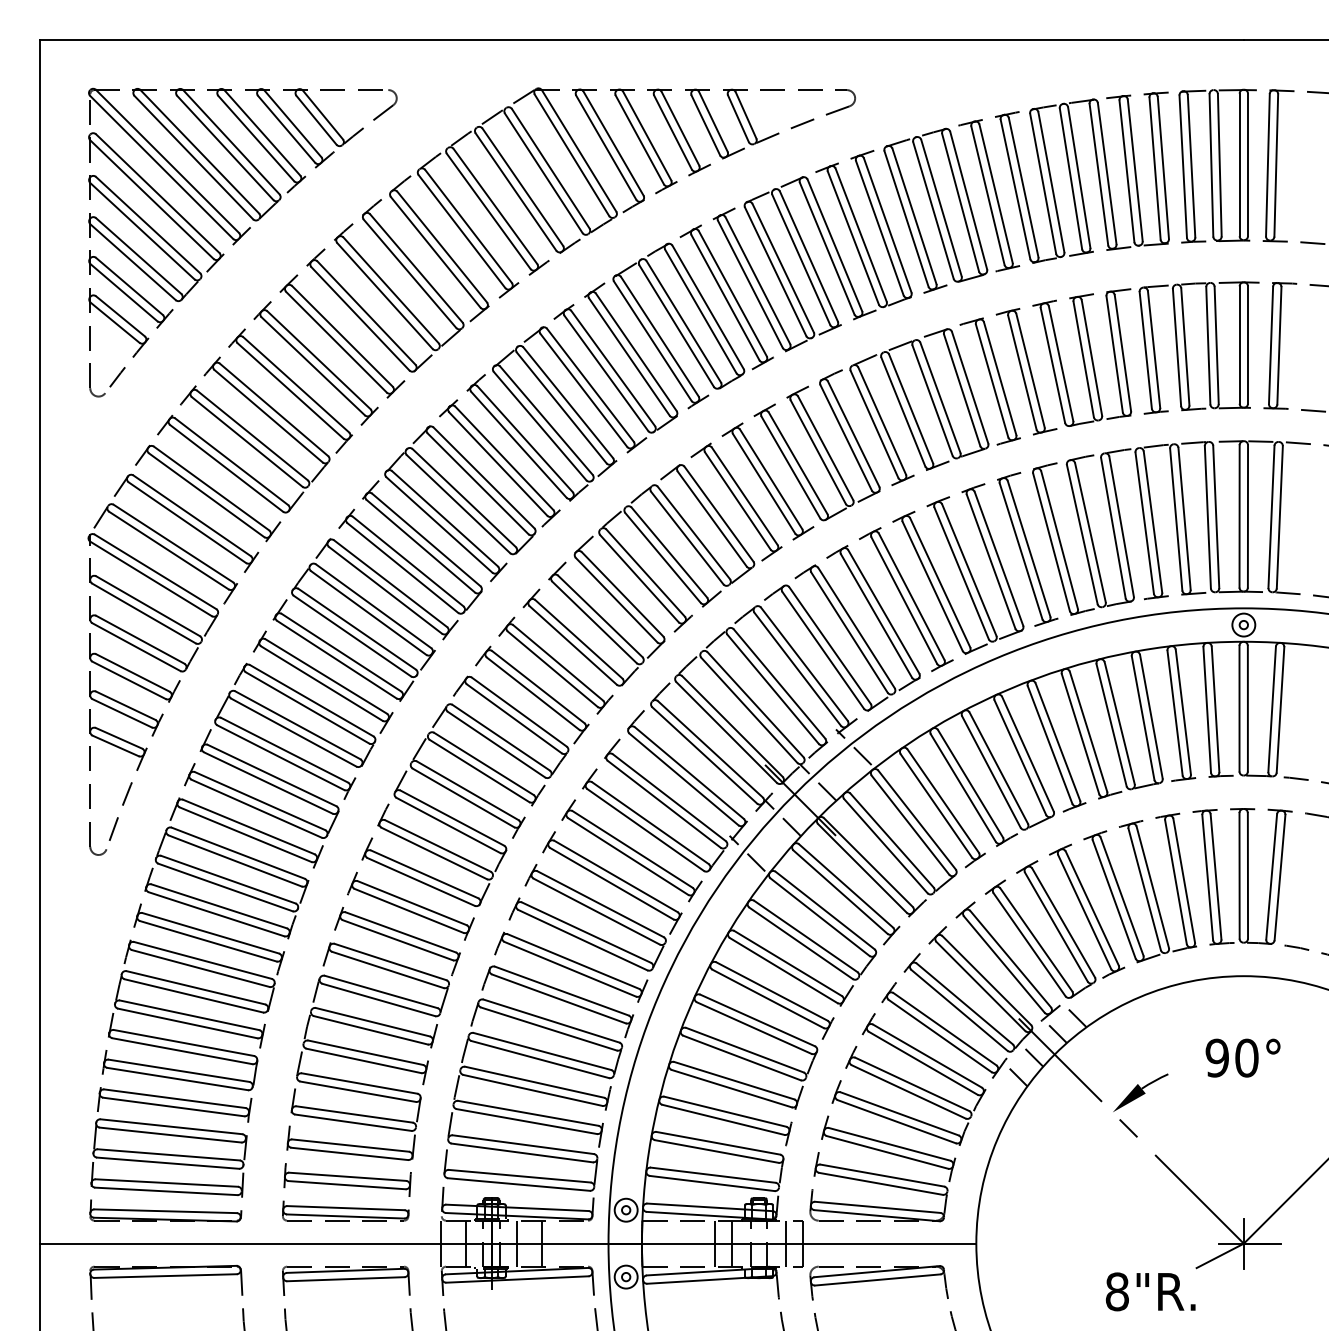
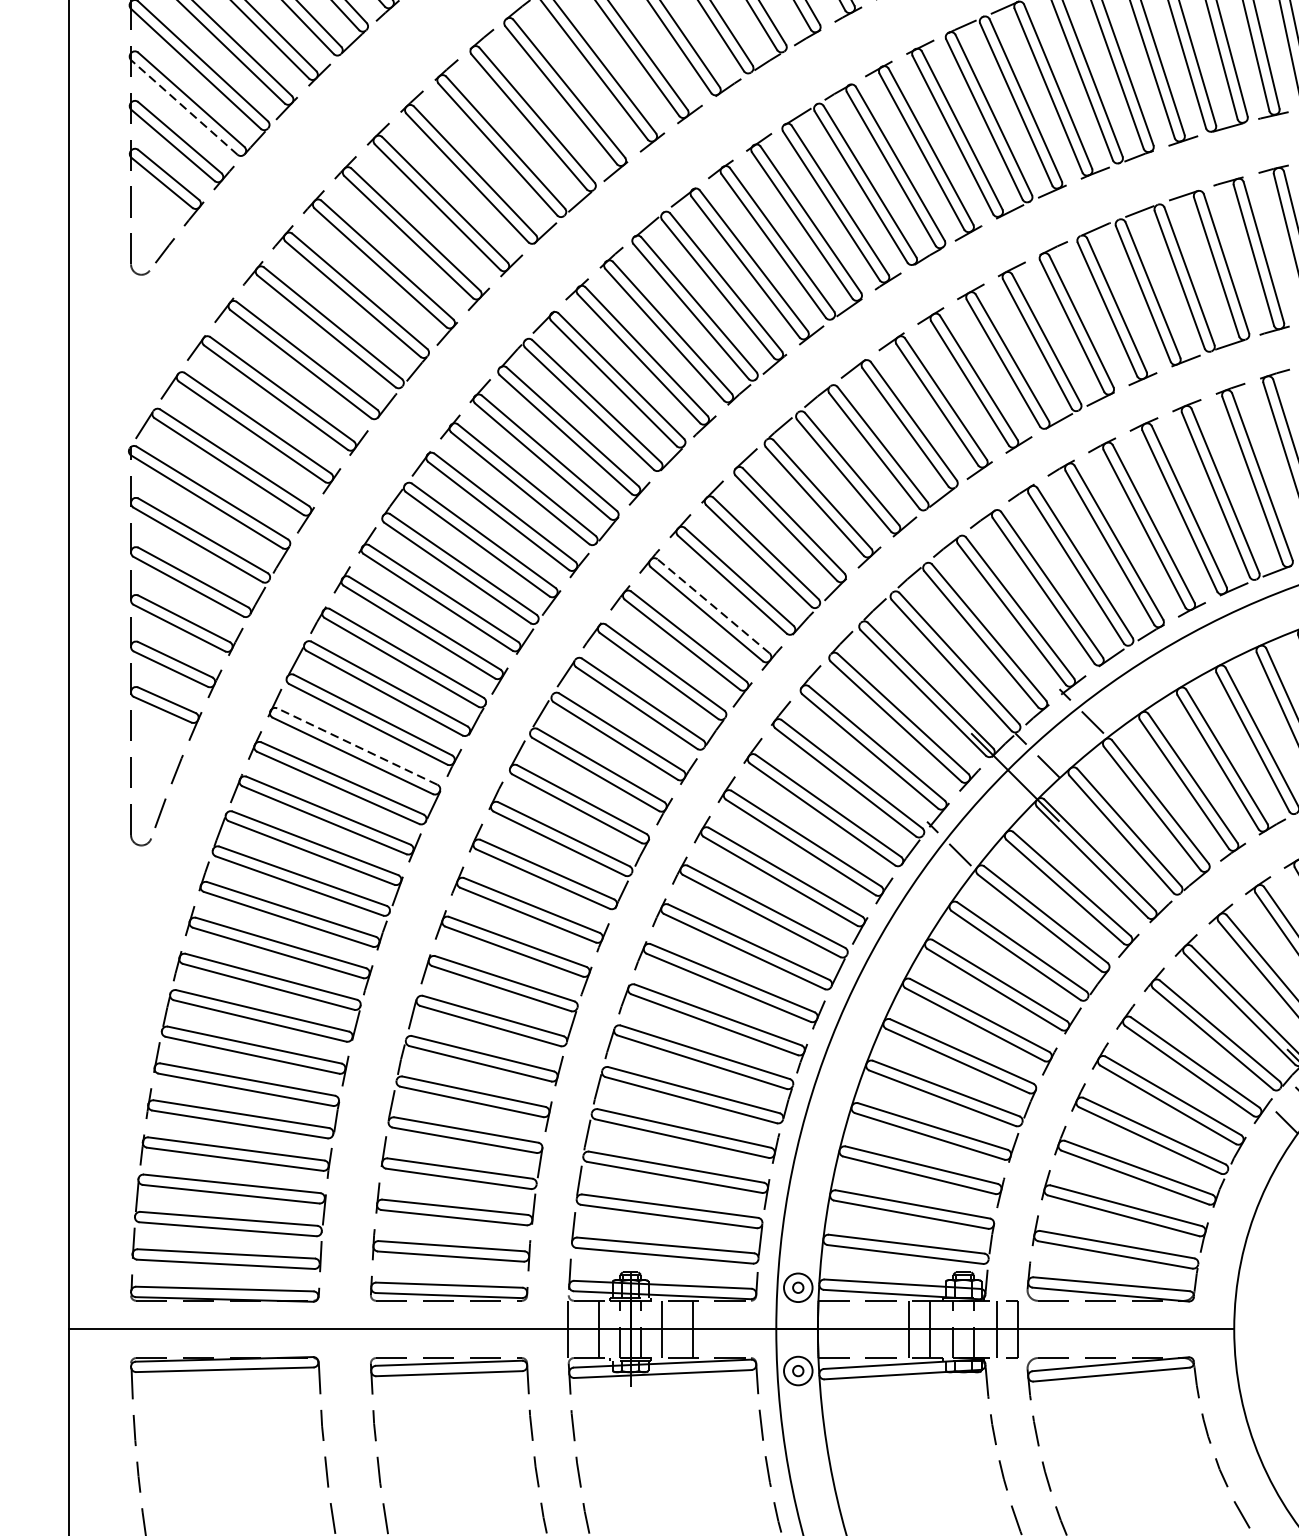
line: (132, 261) -> (183, 106), solid -> dashed
line: (558, 662) -> (714, 605), solid -> dashed
line: (271, 775) -> (356, 746), solid -> dashed
line: (782, 817) -> (992, 798), removed

